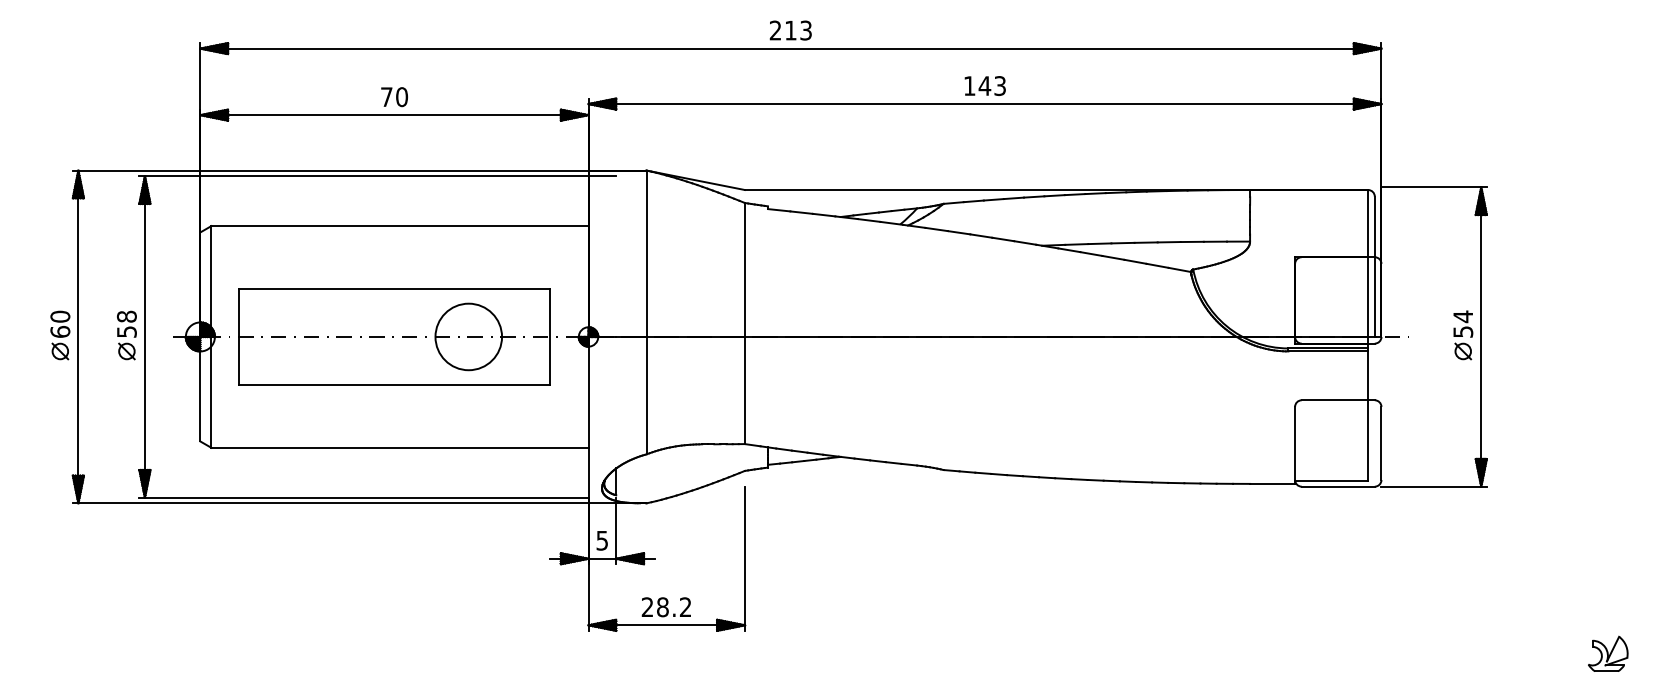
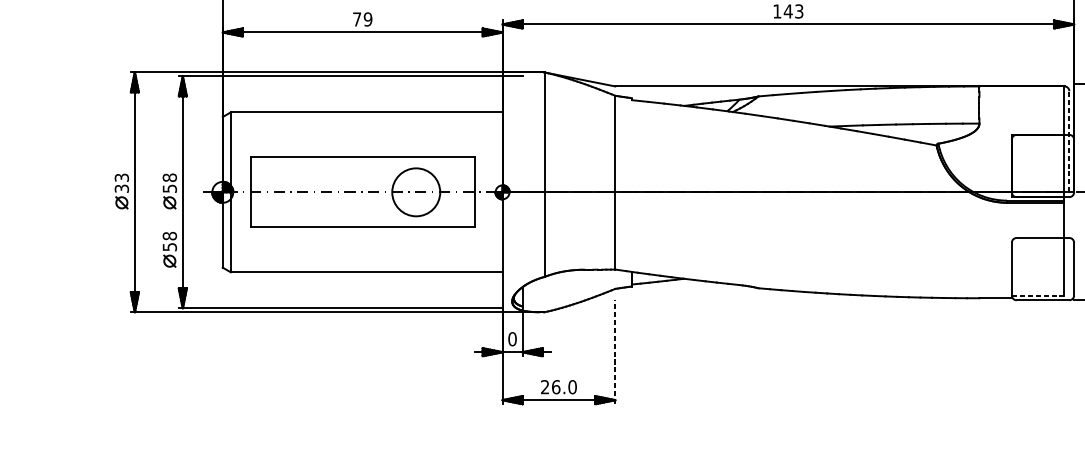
text: (401, 97) -> (367, 19), 70 -> 79
line: (1374, 266) -> (1069, 141), solid -> dashed
text: (60, 323) -> (121, 182), 60 -> 33
part: (126, 416) -> (169, 249), added
line: (1332, 480) -> (1038, 295), solid -> dashed
text: (602, 540) -> (512, 339), 5 -> 0
line: (744, 558) -> (614, 352), solid -> dashed
text: (674, 607) -> (564, 387), 28.2 -> 26.0

